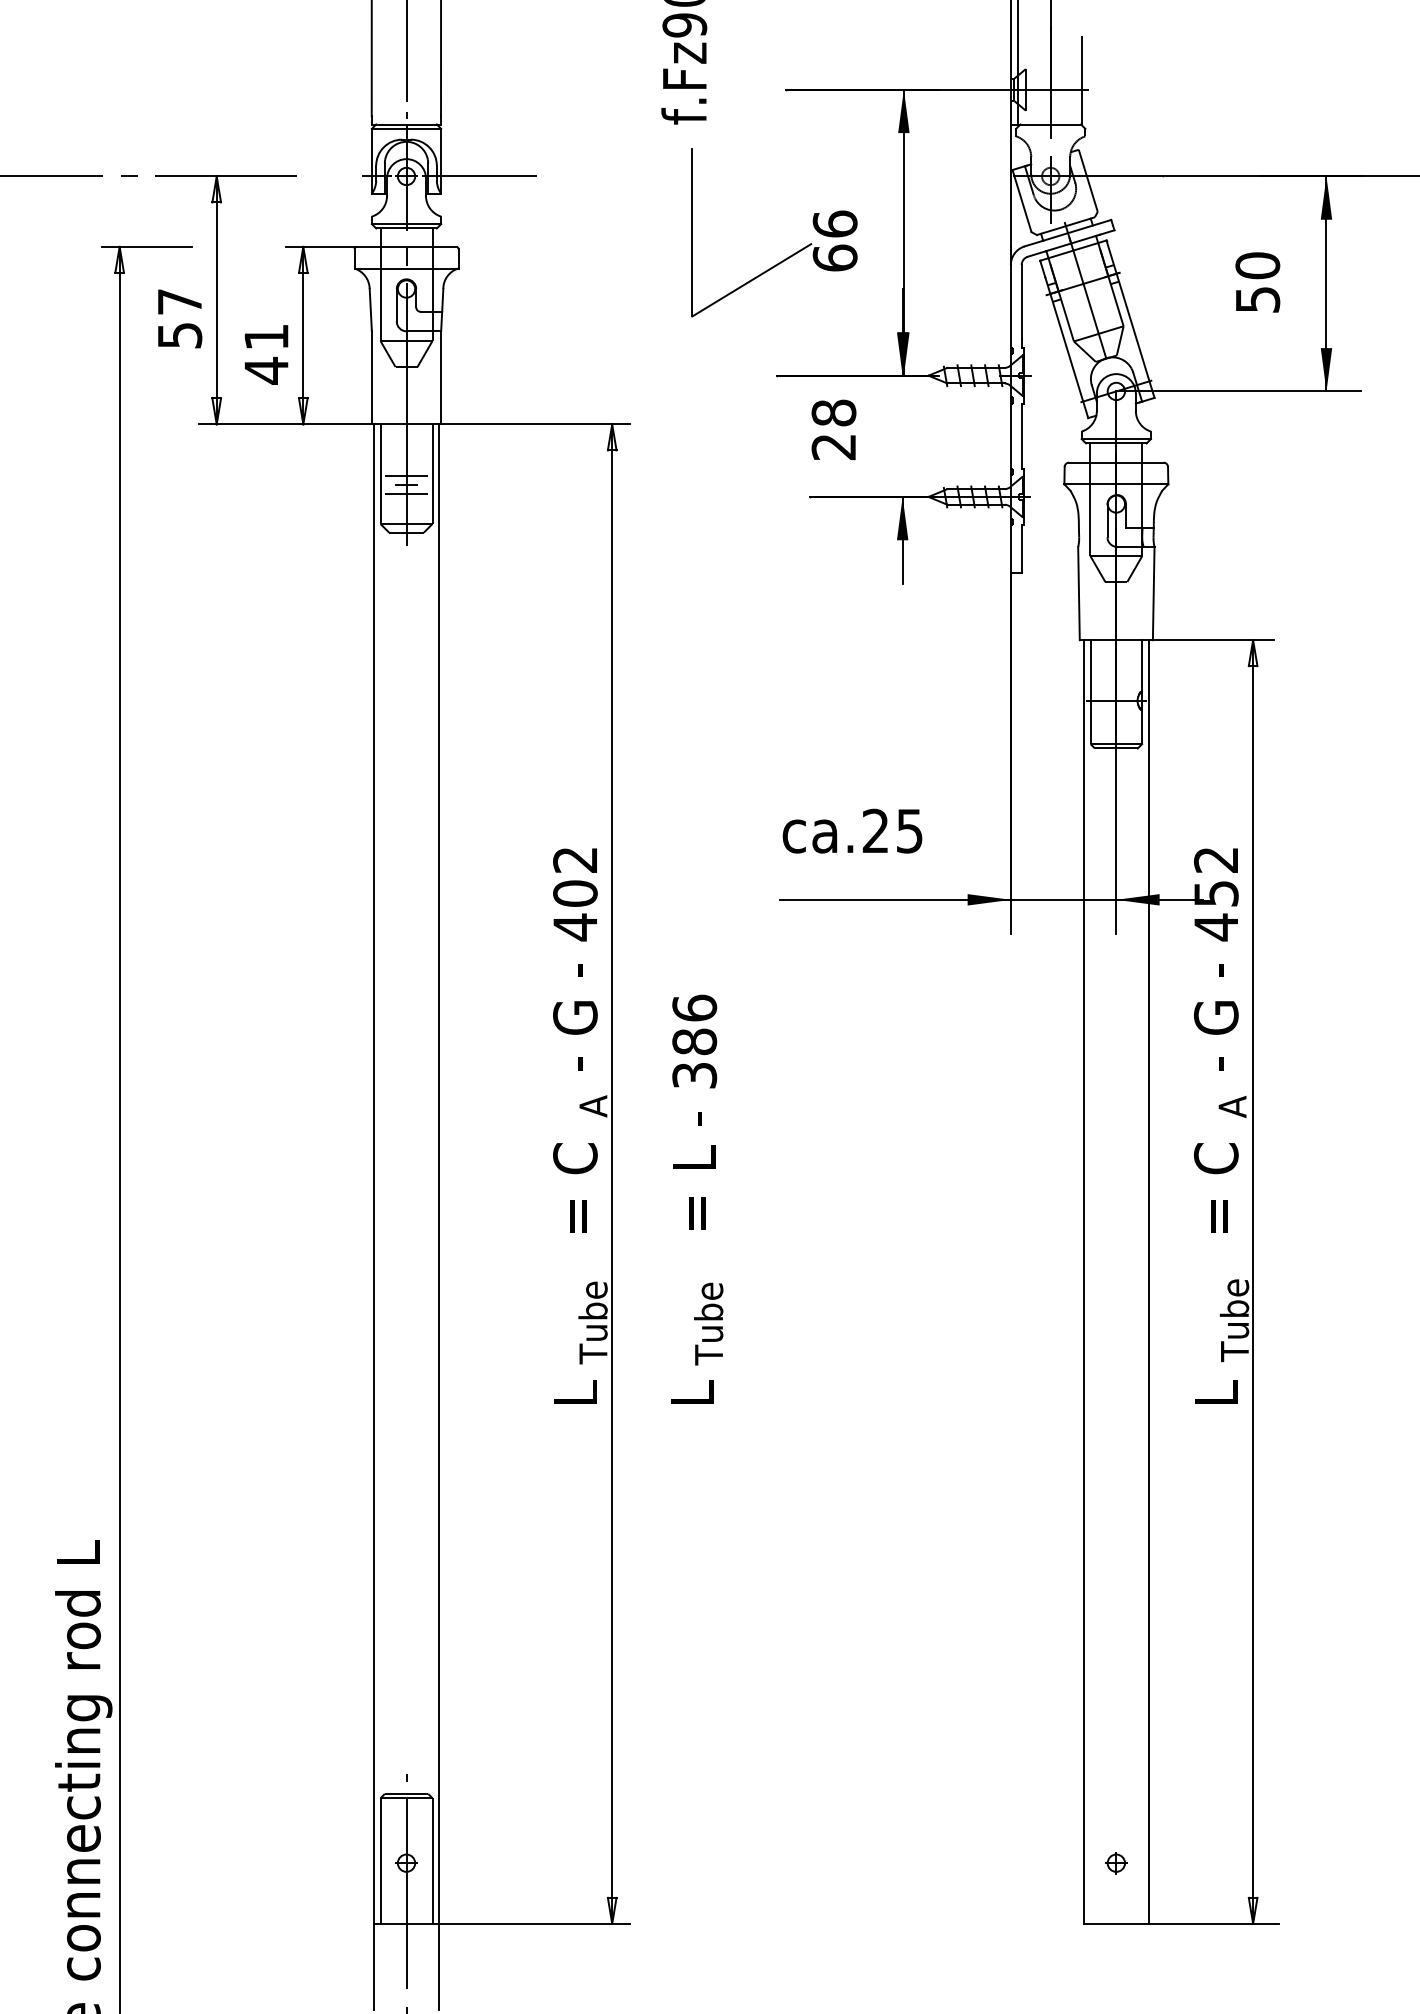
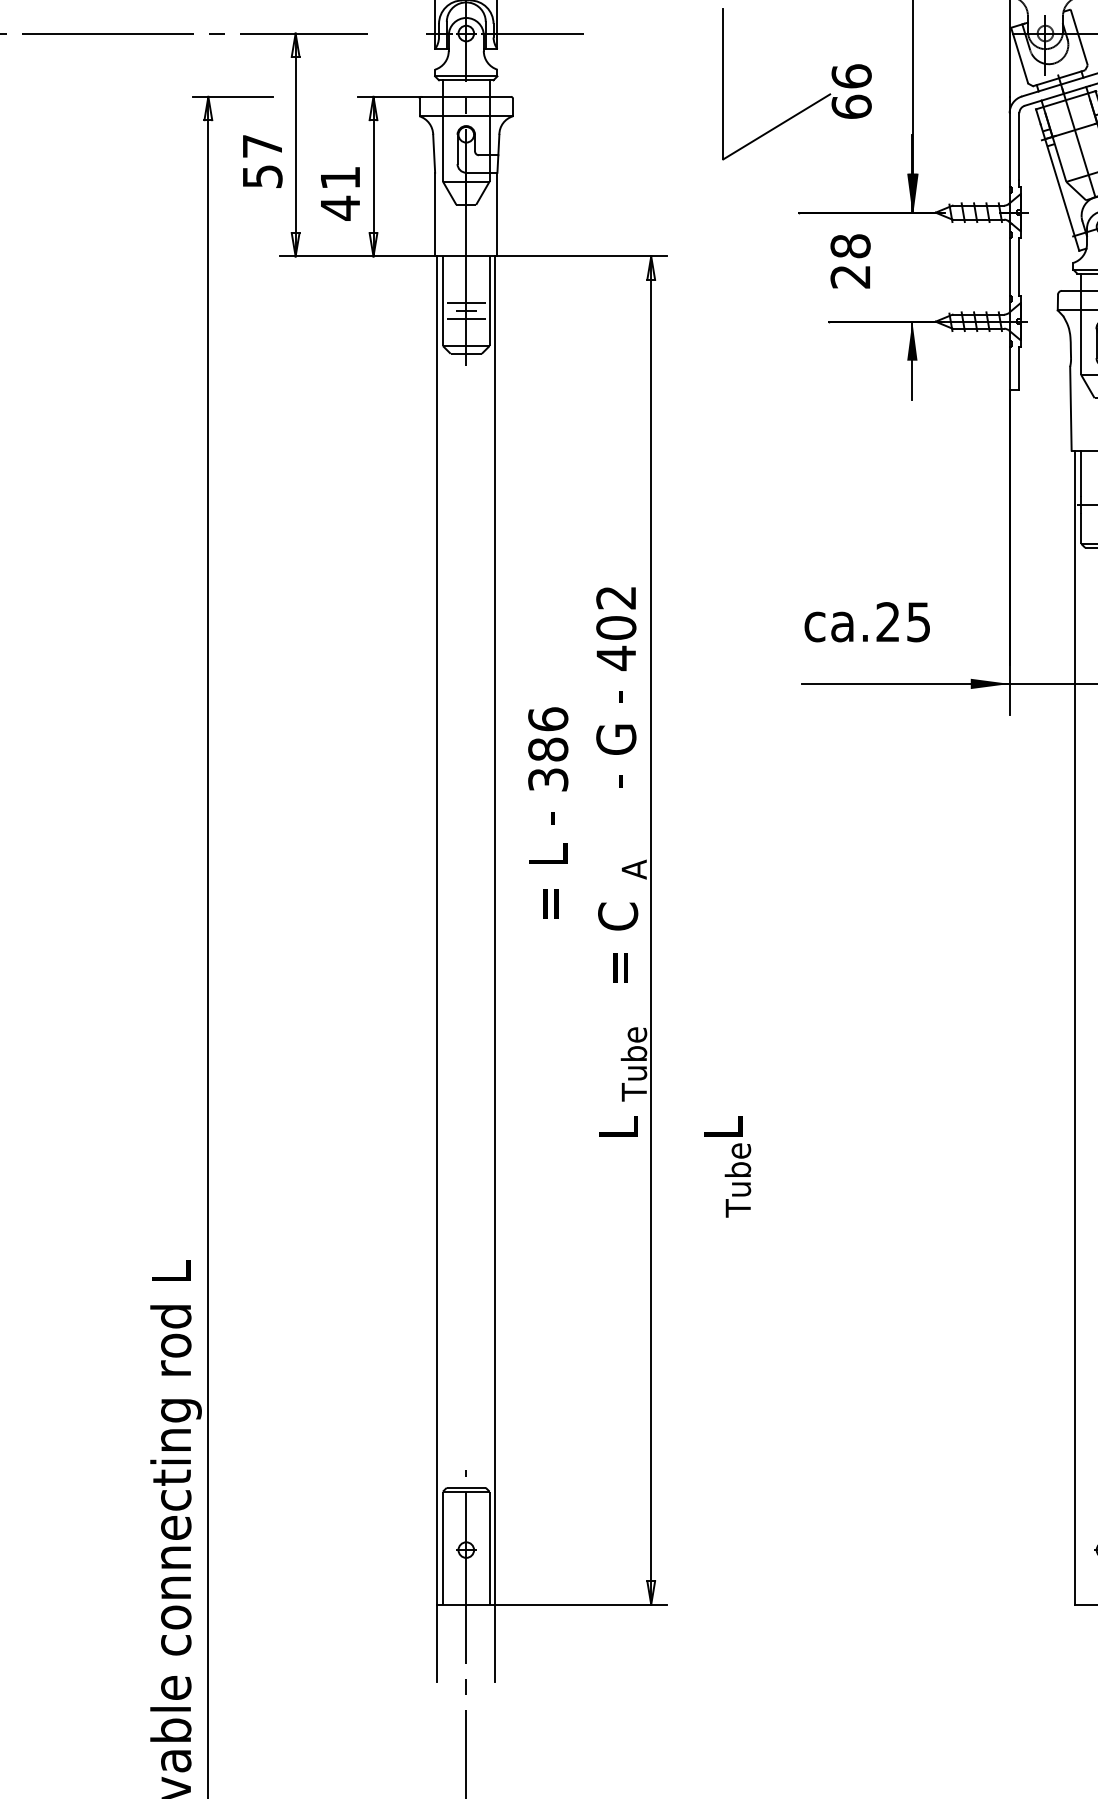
text: (575, 959) -> (616, 687), moved
text: (694, 1111) -> (548, 812), moved
text: (708, 1323) -> (737, 1179), moved

